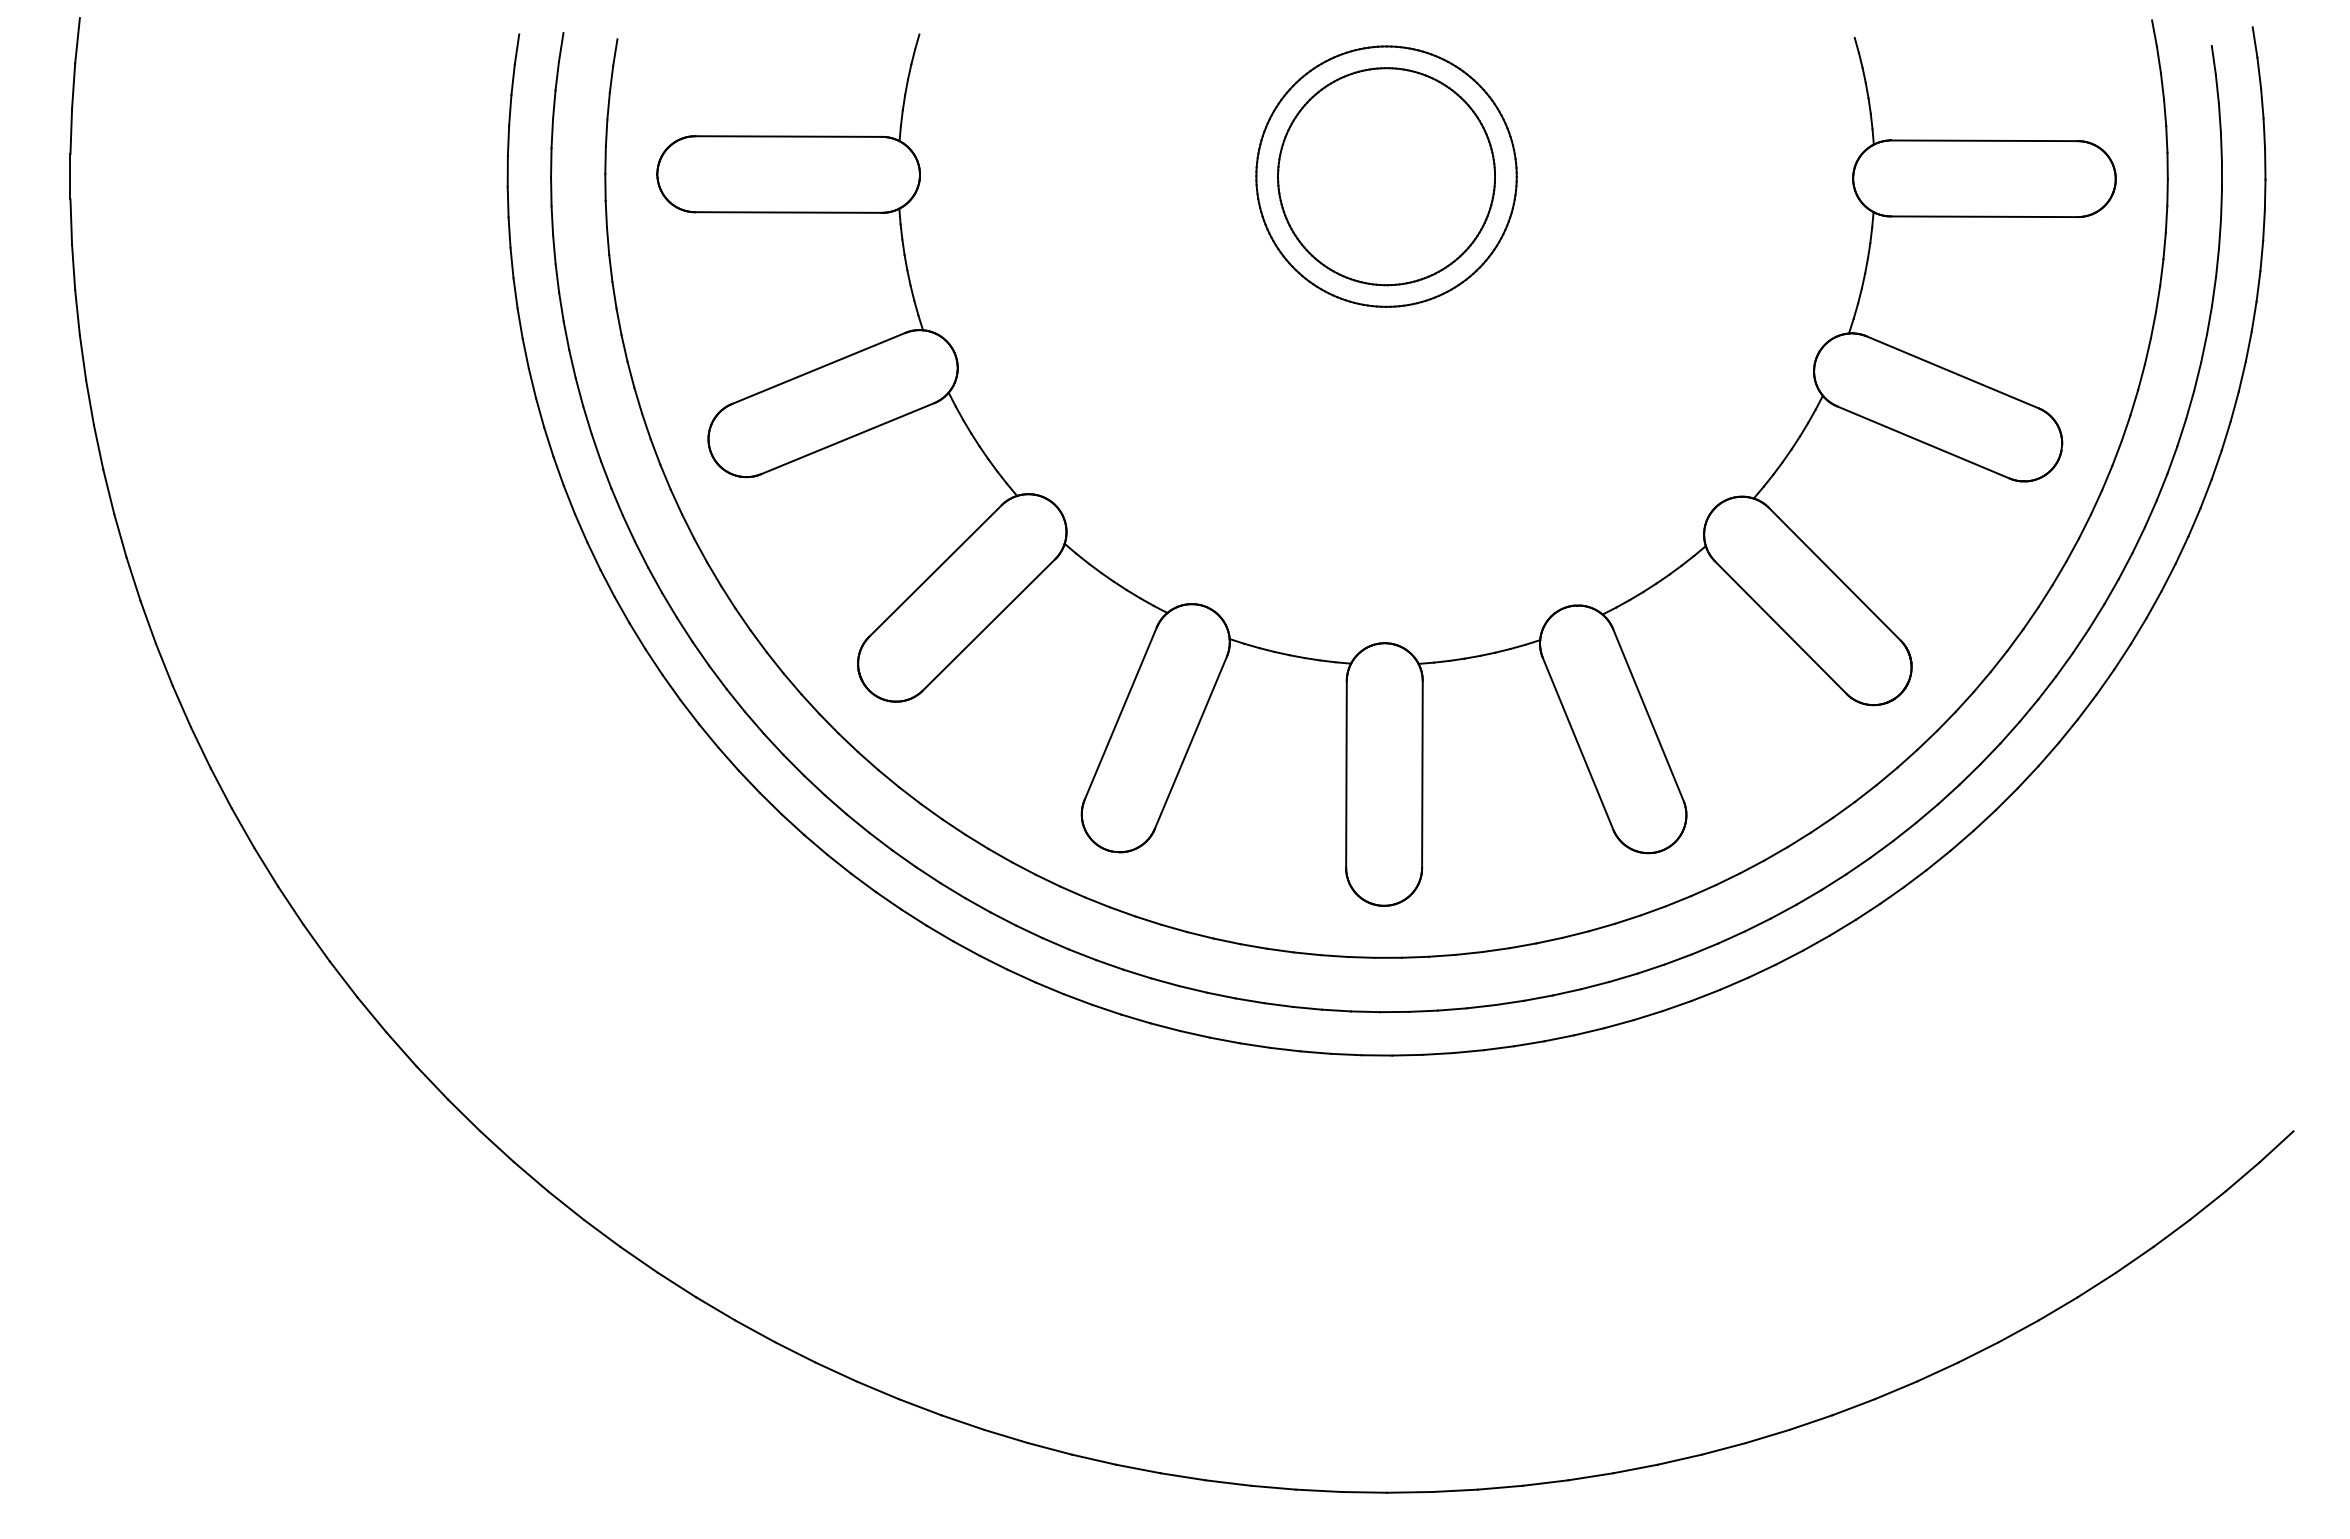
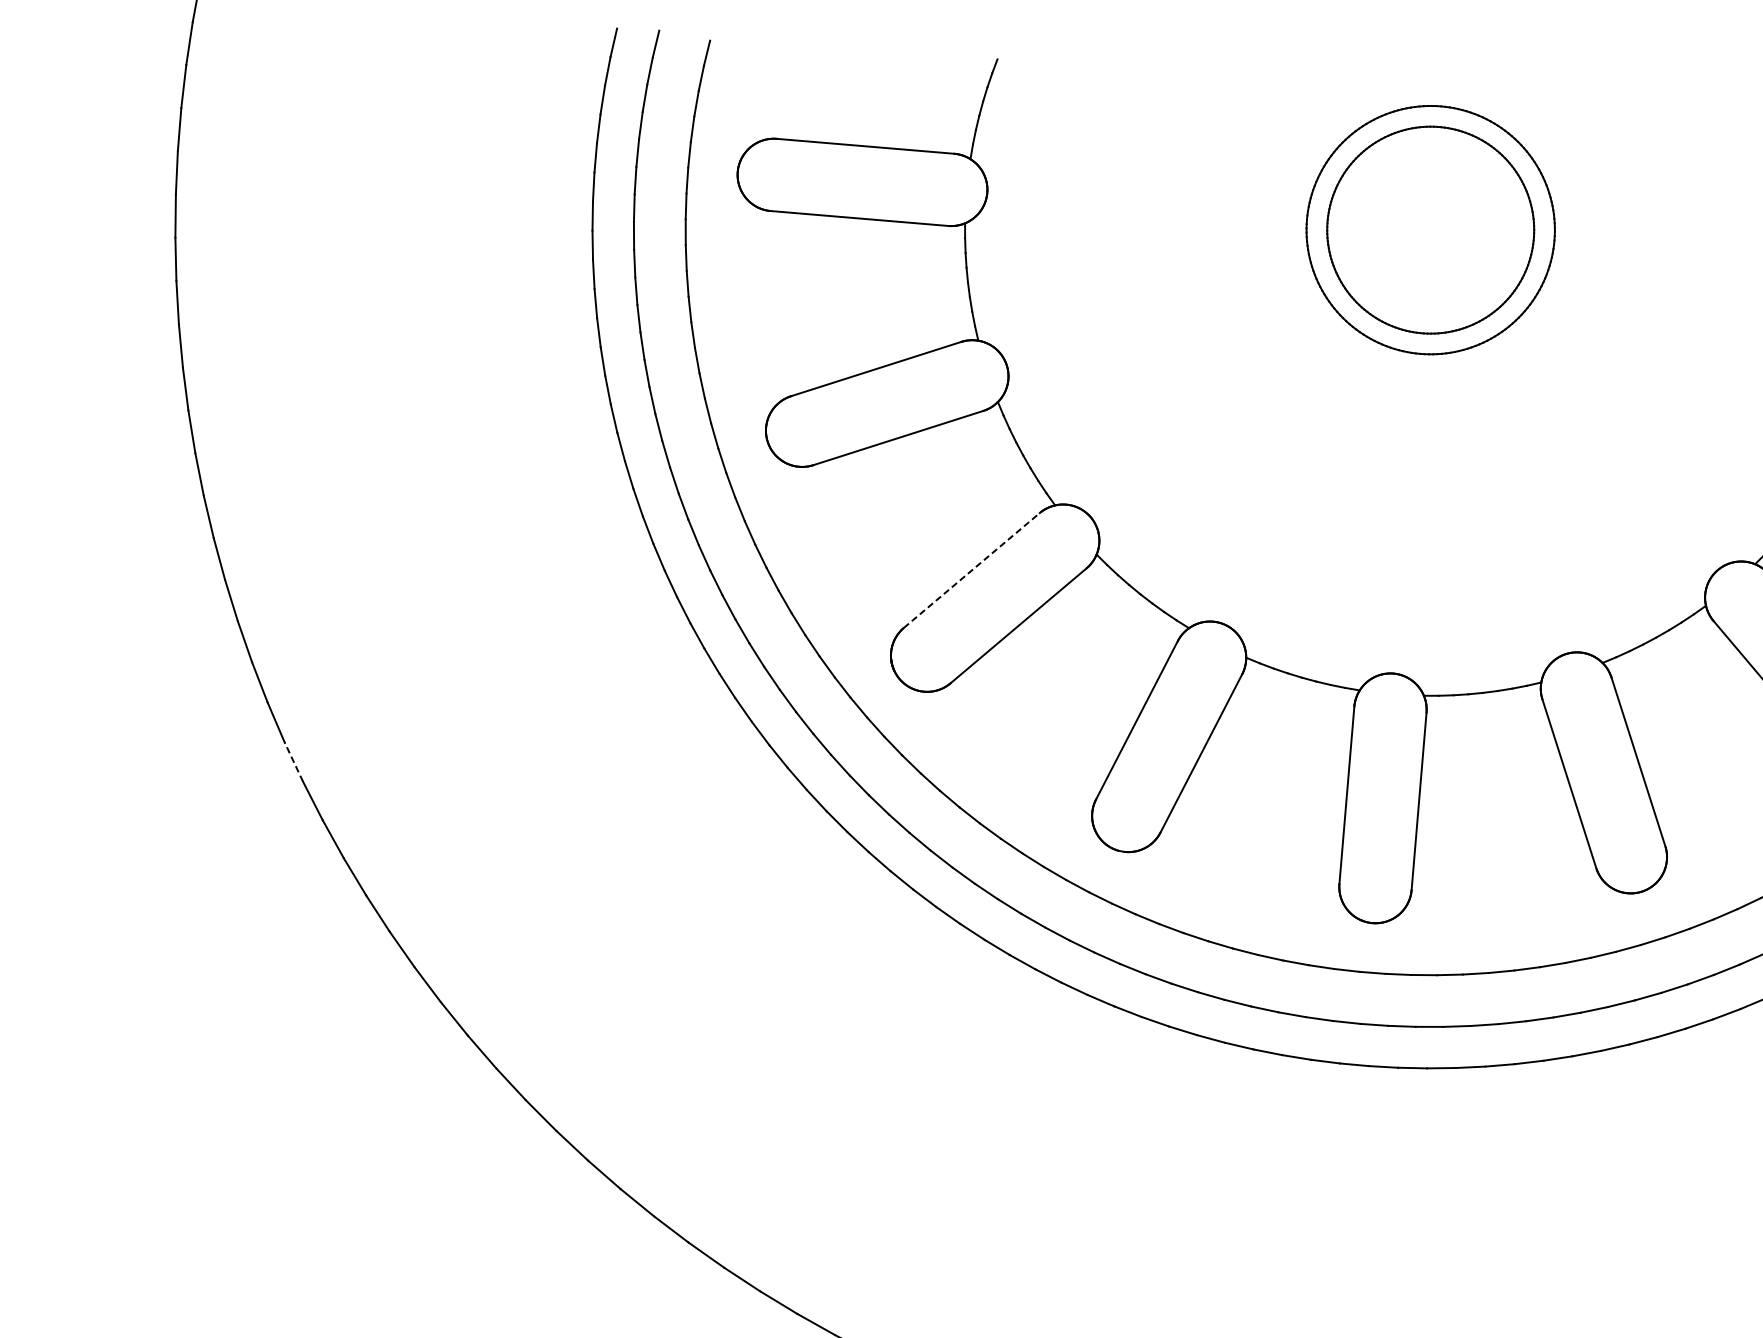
line: (935, 570) -> (971, 570), solid -> dashed
line: (243, 828) -> (294, 762), solid -> dashed

